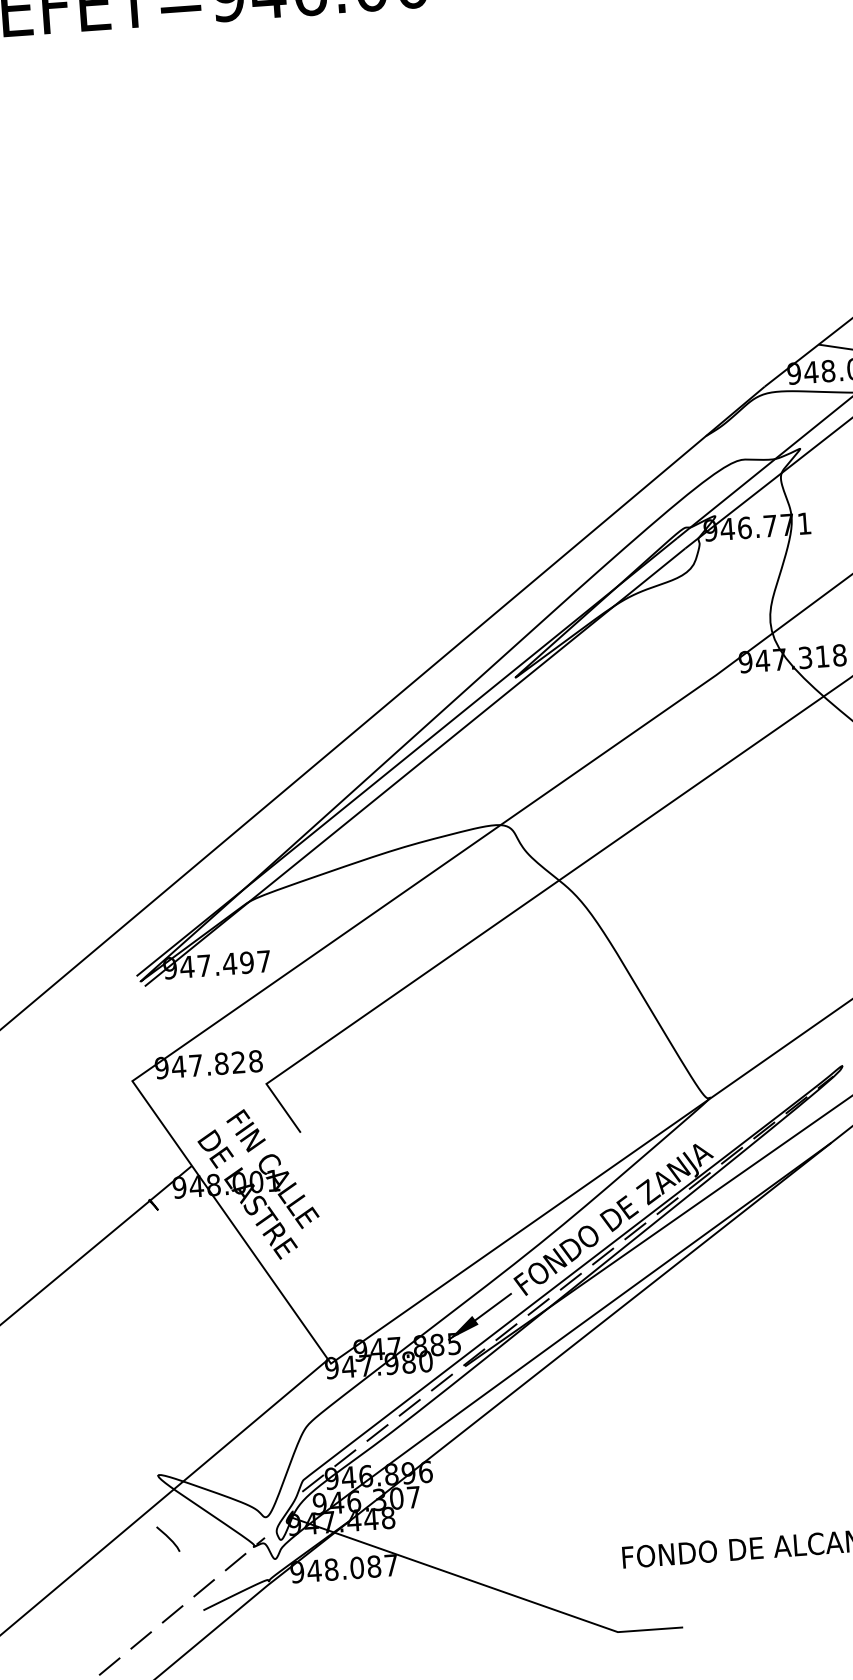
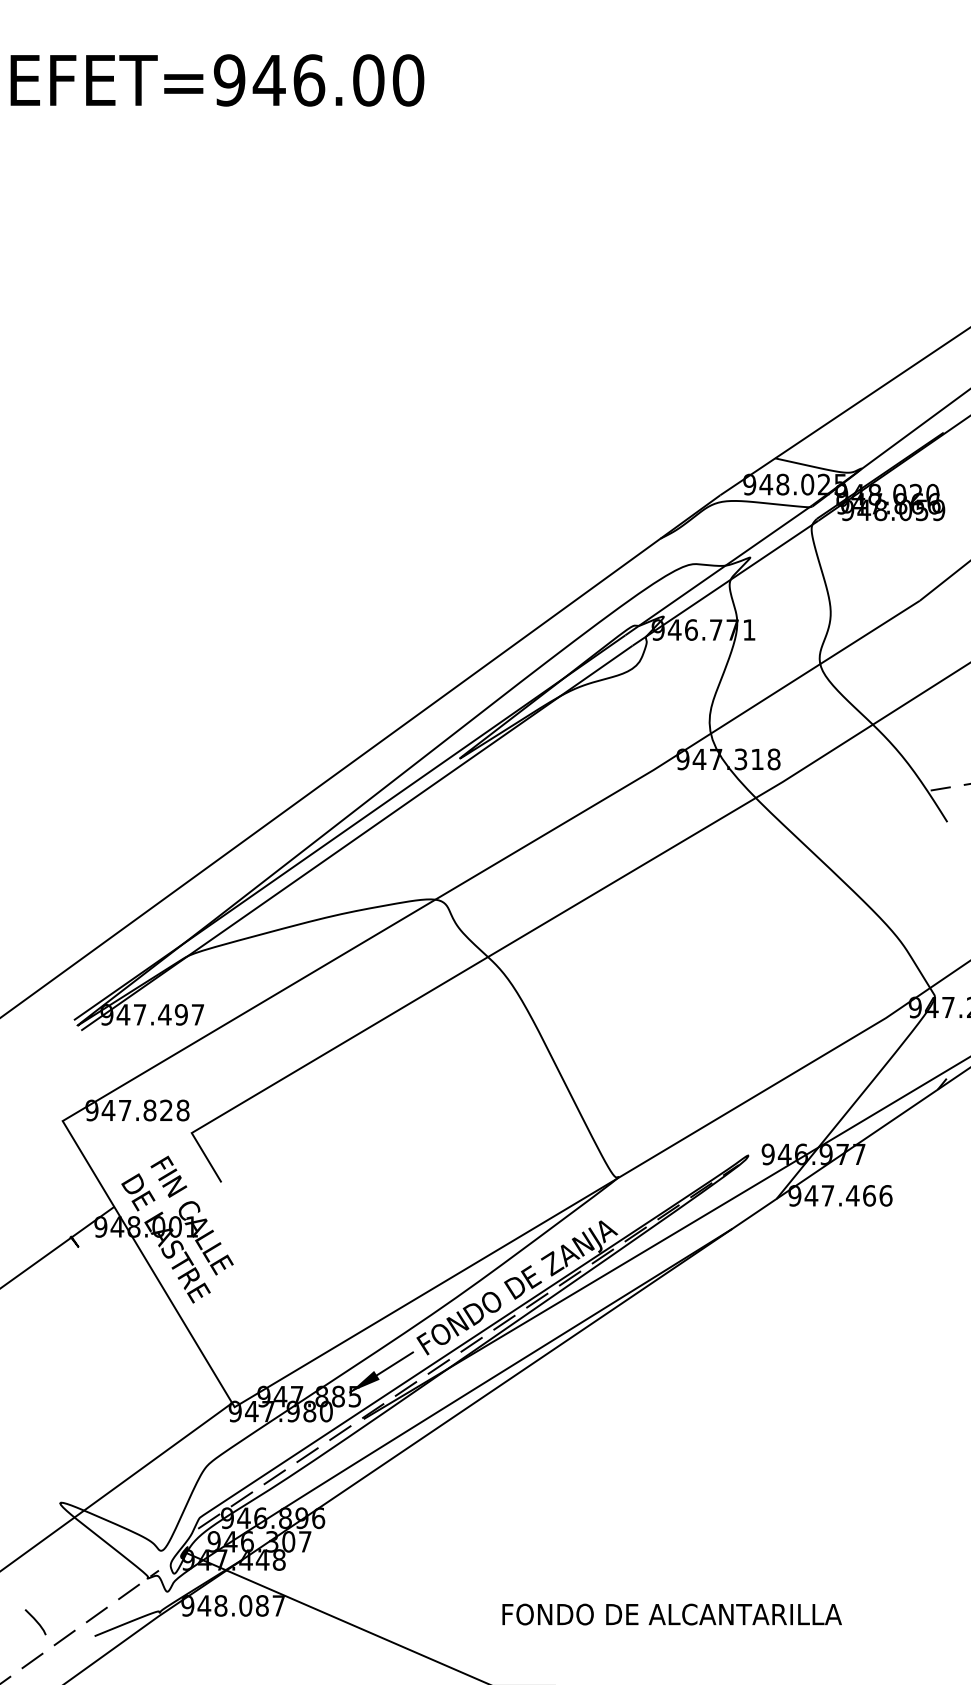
line: (168, 1538) -> (35, 1621), moved

